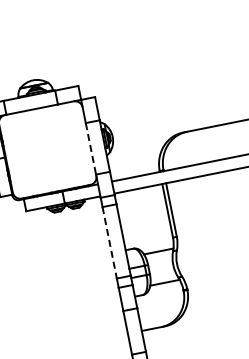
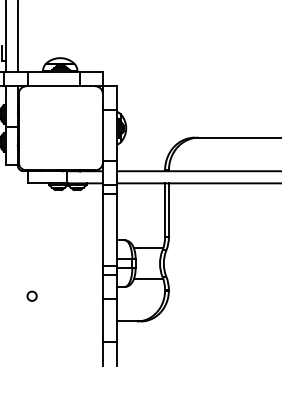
line: (90, 148) -> (102, 135), dashed -> solid
line: (109, 243) -> (102, 230), dashed -> solid
circle: (51, 322) -> (31, 295), added

